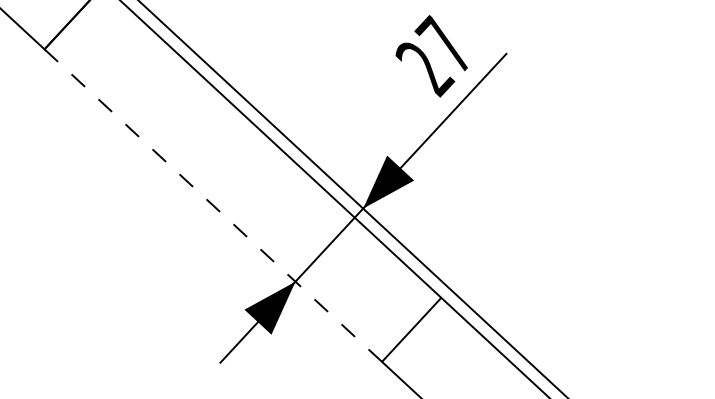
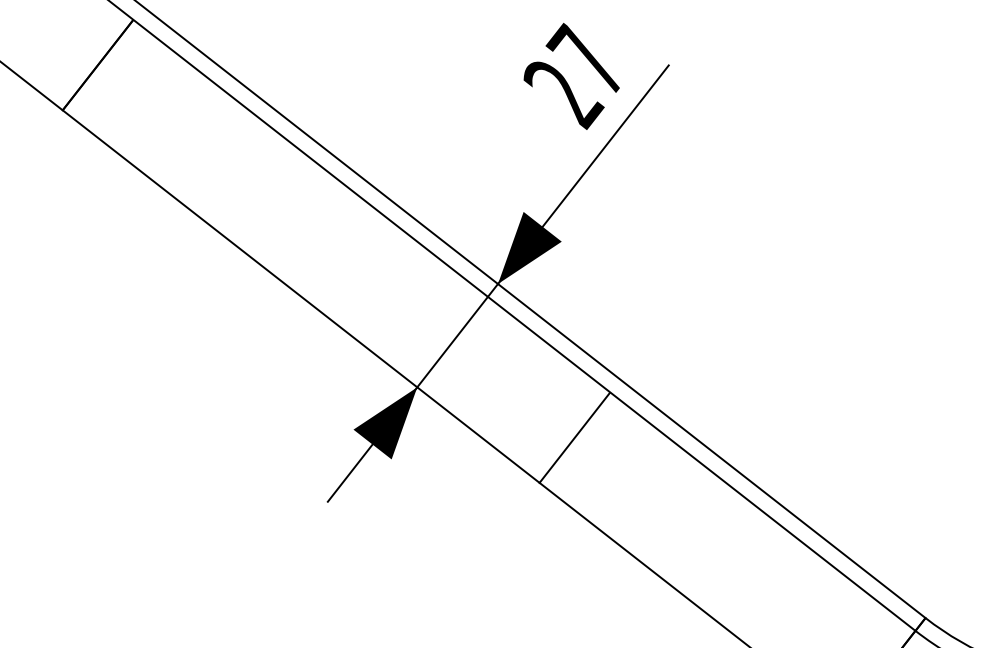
line: (213, 205) -> (301, 296), dashed -> solid

